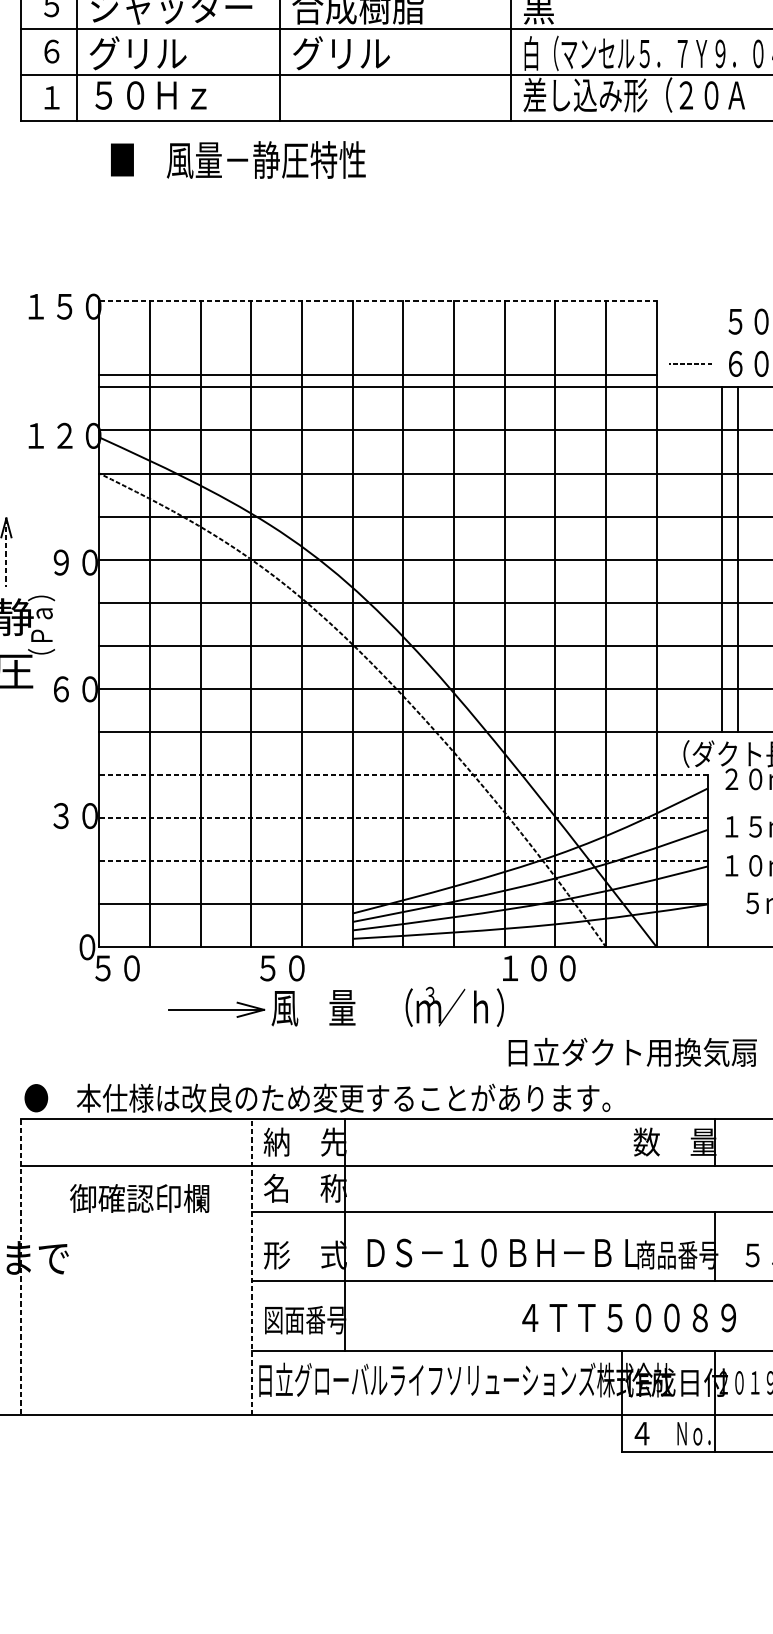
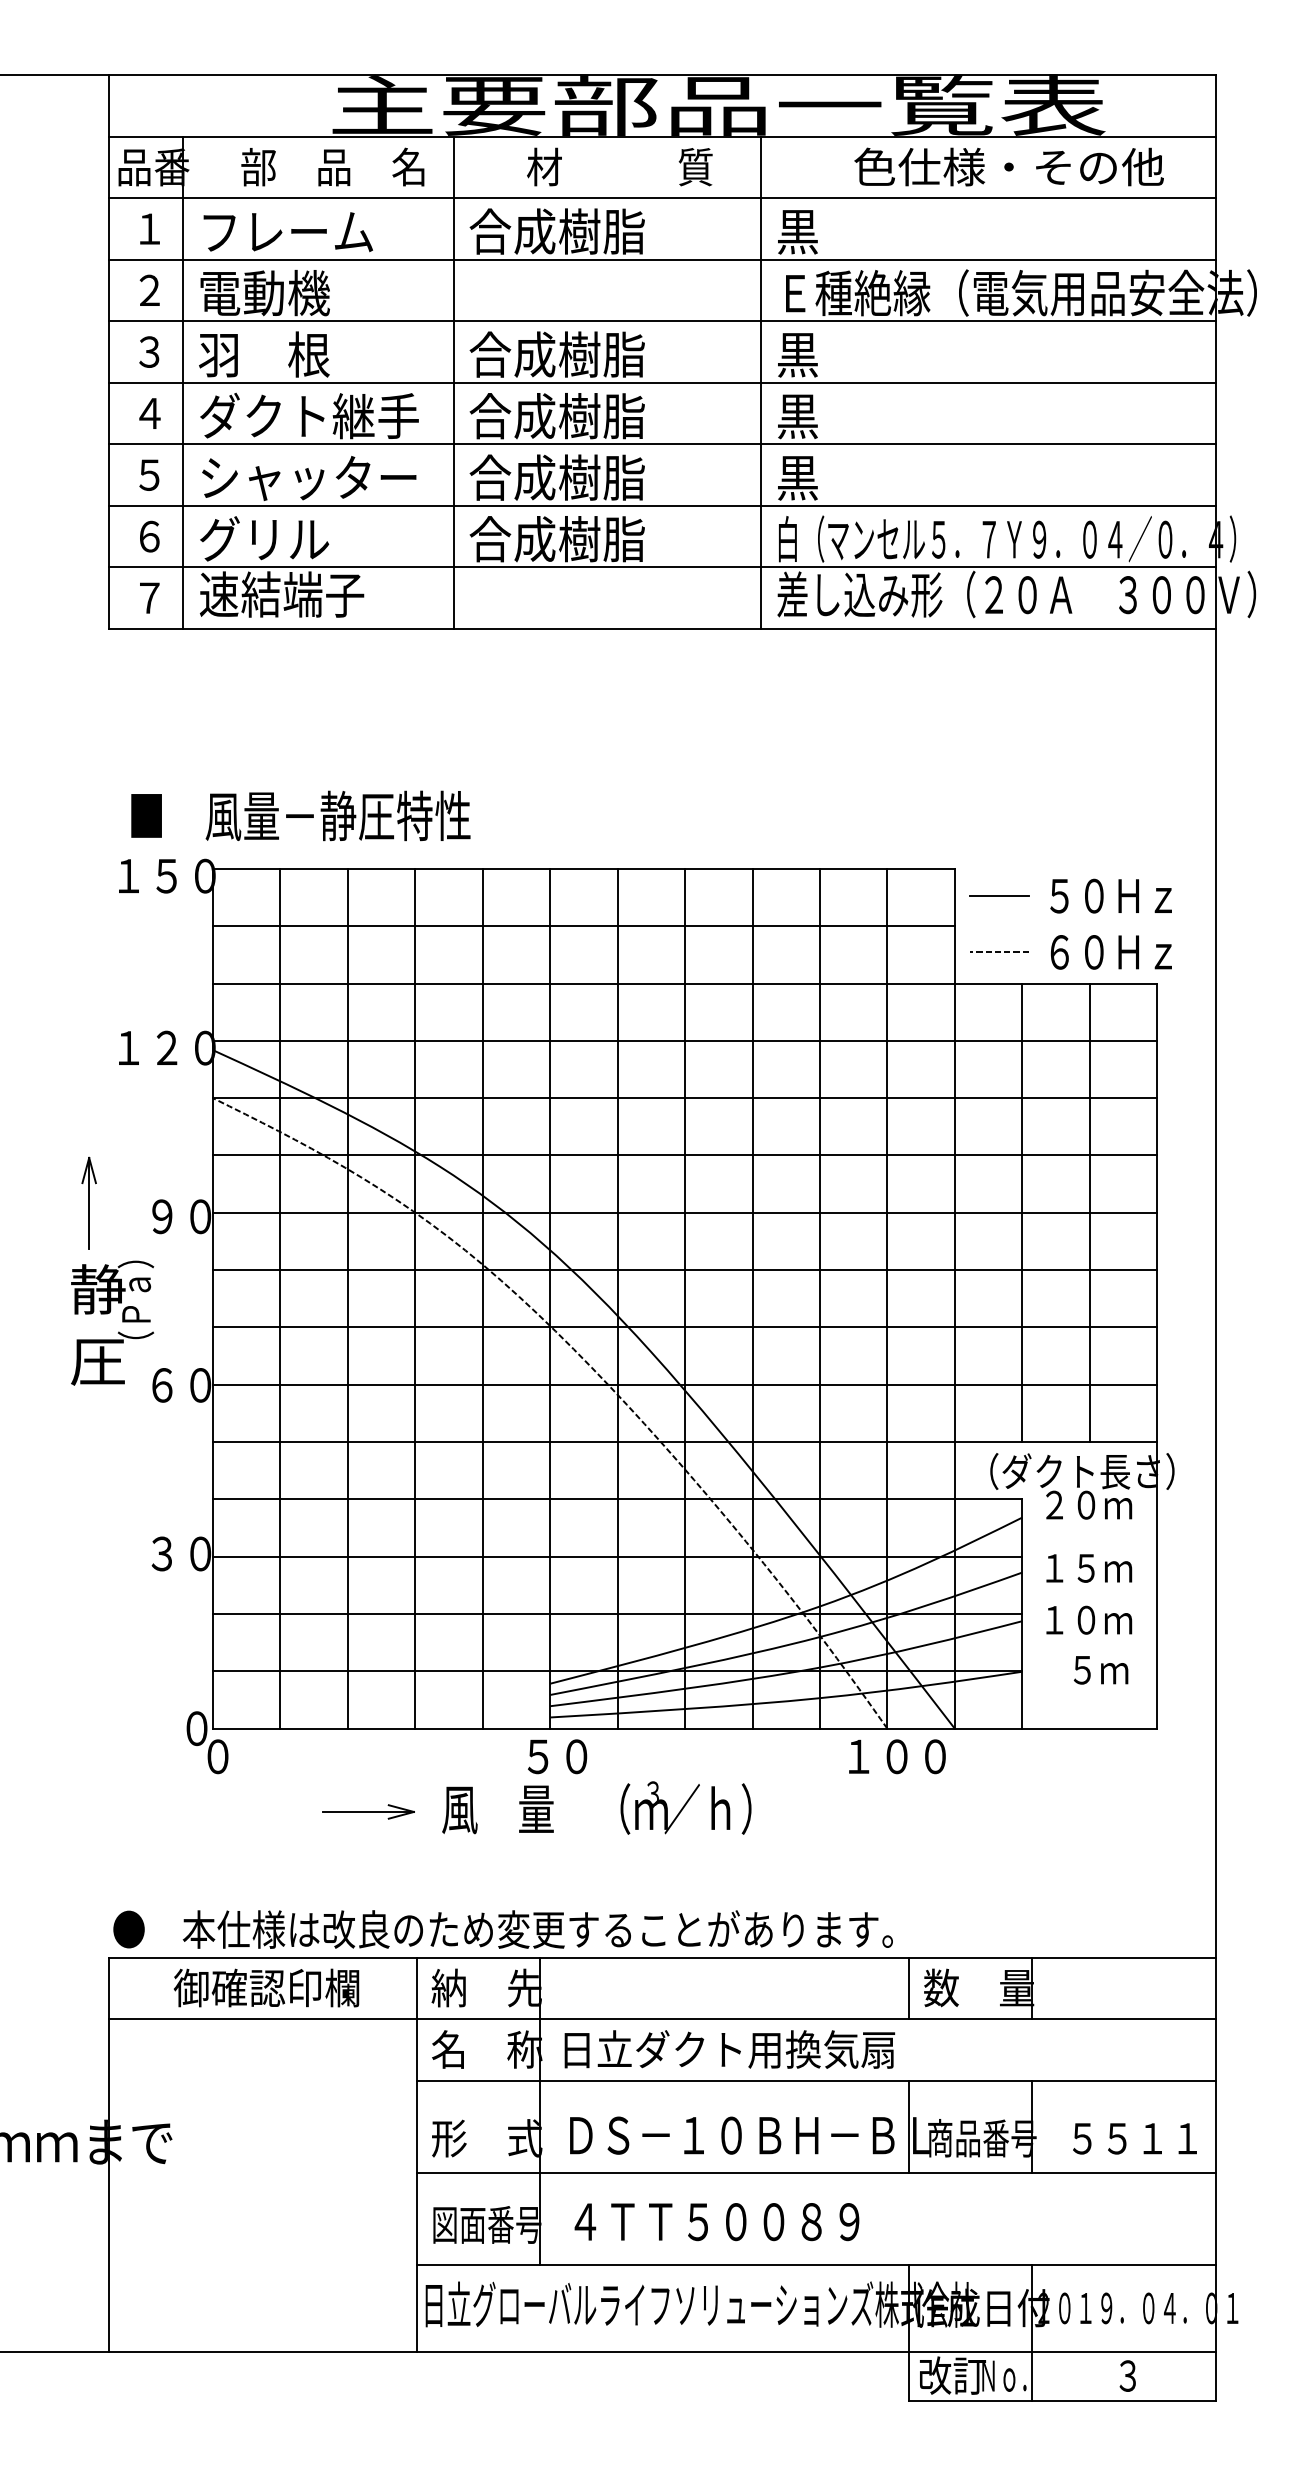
text: (357, 53) -> (556, 539), グリル -> 合成樹脂
text: (150, 95) -> (281, 594), ５０Ｈｚ -> 速結端子
text: (51, 97) -> (149, 597), １ -> ７
text: (238, 159) -> (300, 815), moved
line: (377, 300) -> (583, 868), dashed -> solid
line: (690, 321) -> (999, 896), added
line: (377, 375) -> (583, 926), moved
line: (6, 552) -> (89, 1203), dashed -> solid
line: (721, 559) -> (1089, 1212), moved
line: (738, 559) -> (1022, 1212), moved
line: (403, 775) -> (617, 1499), dashed -> solid
line: (403, 817) -> (617, 1556), dashed -> solid
line: (403, 861) -> (617, 1614), dashed -> solid
text: (117, 968) -> (236, 1756), ５０ -> ０
text: (282, 968) -> (557, 1756), moved
text: (539, 968) -> (897, 1756), moved
part: (216, 1009) -> (368, 1811), size x0.71
text: (632, 1052) -> (729, 2049), moved
line: (622, 1142) -> (908, 1988), added
text: (139, 1198) -> (266, 1987), moved
line: (622, 1246) -> (908, 2126), added
line: (21, 1267) -> (109, 2154), dashed -> solid
line: (252, 1267) -> (416, 2154), dashed -> solid
text: (628, 1318) -> (716, 2222), moved
text: (655, 1433) -> (952, 2375), ４ -> 改訂

